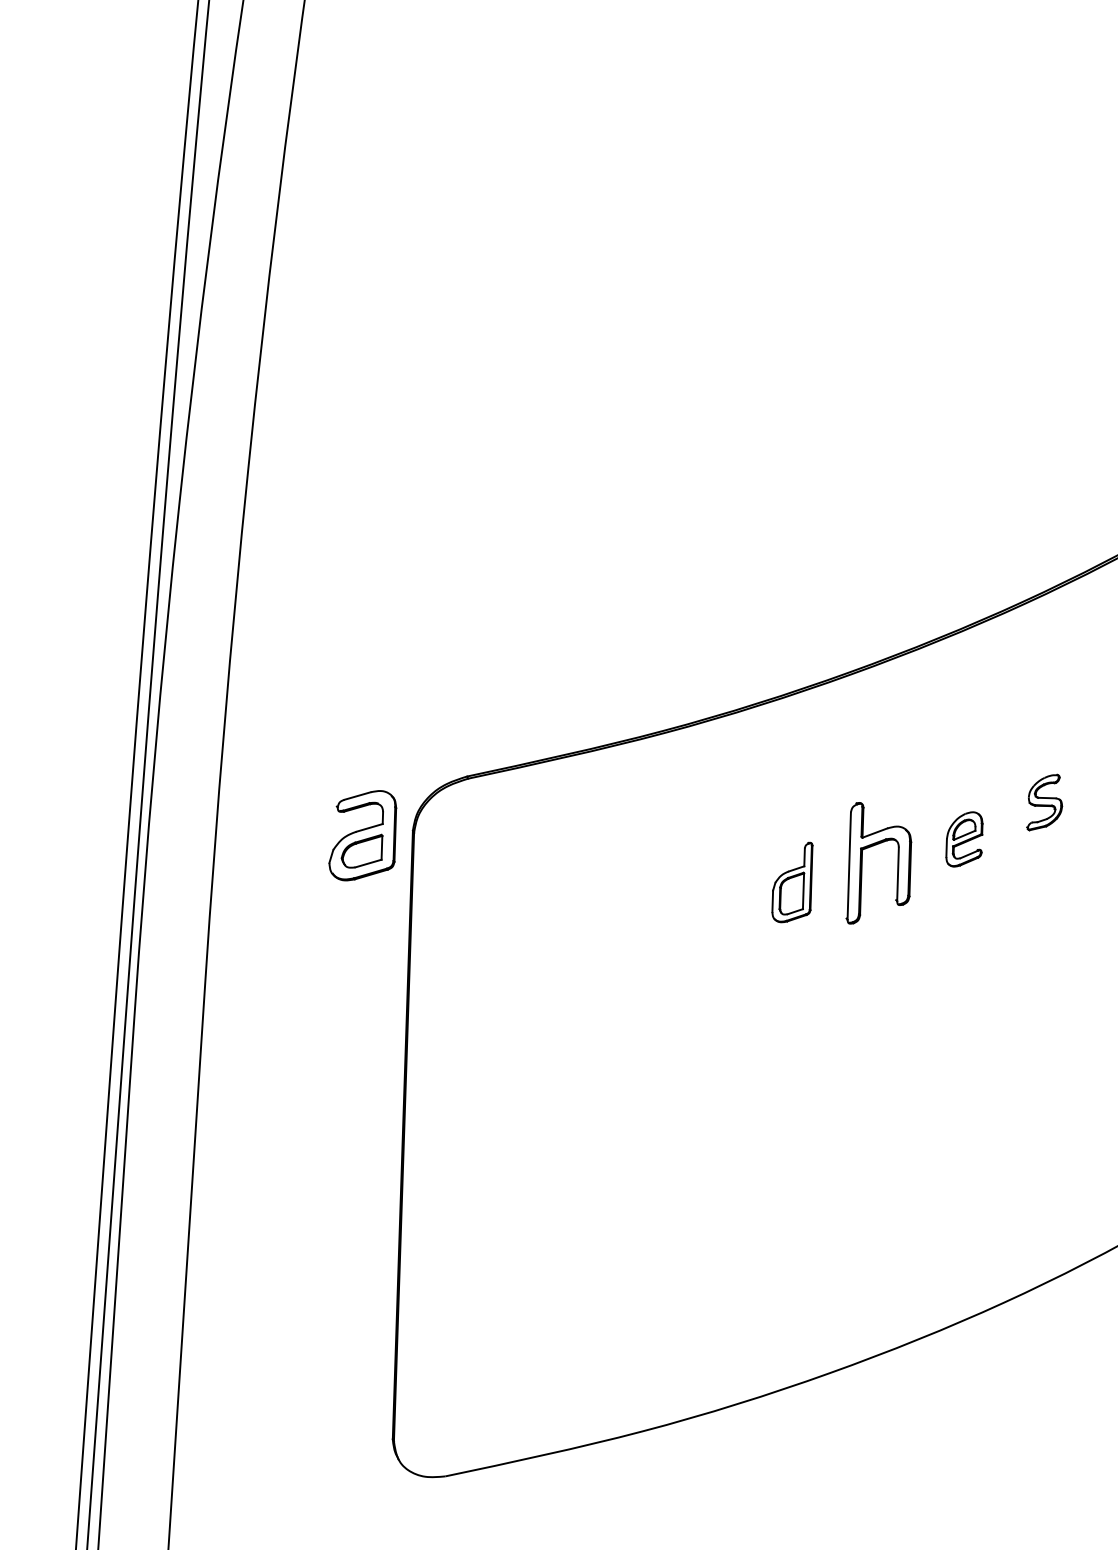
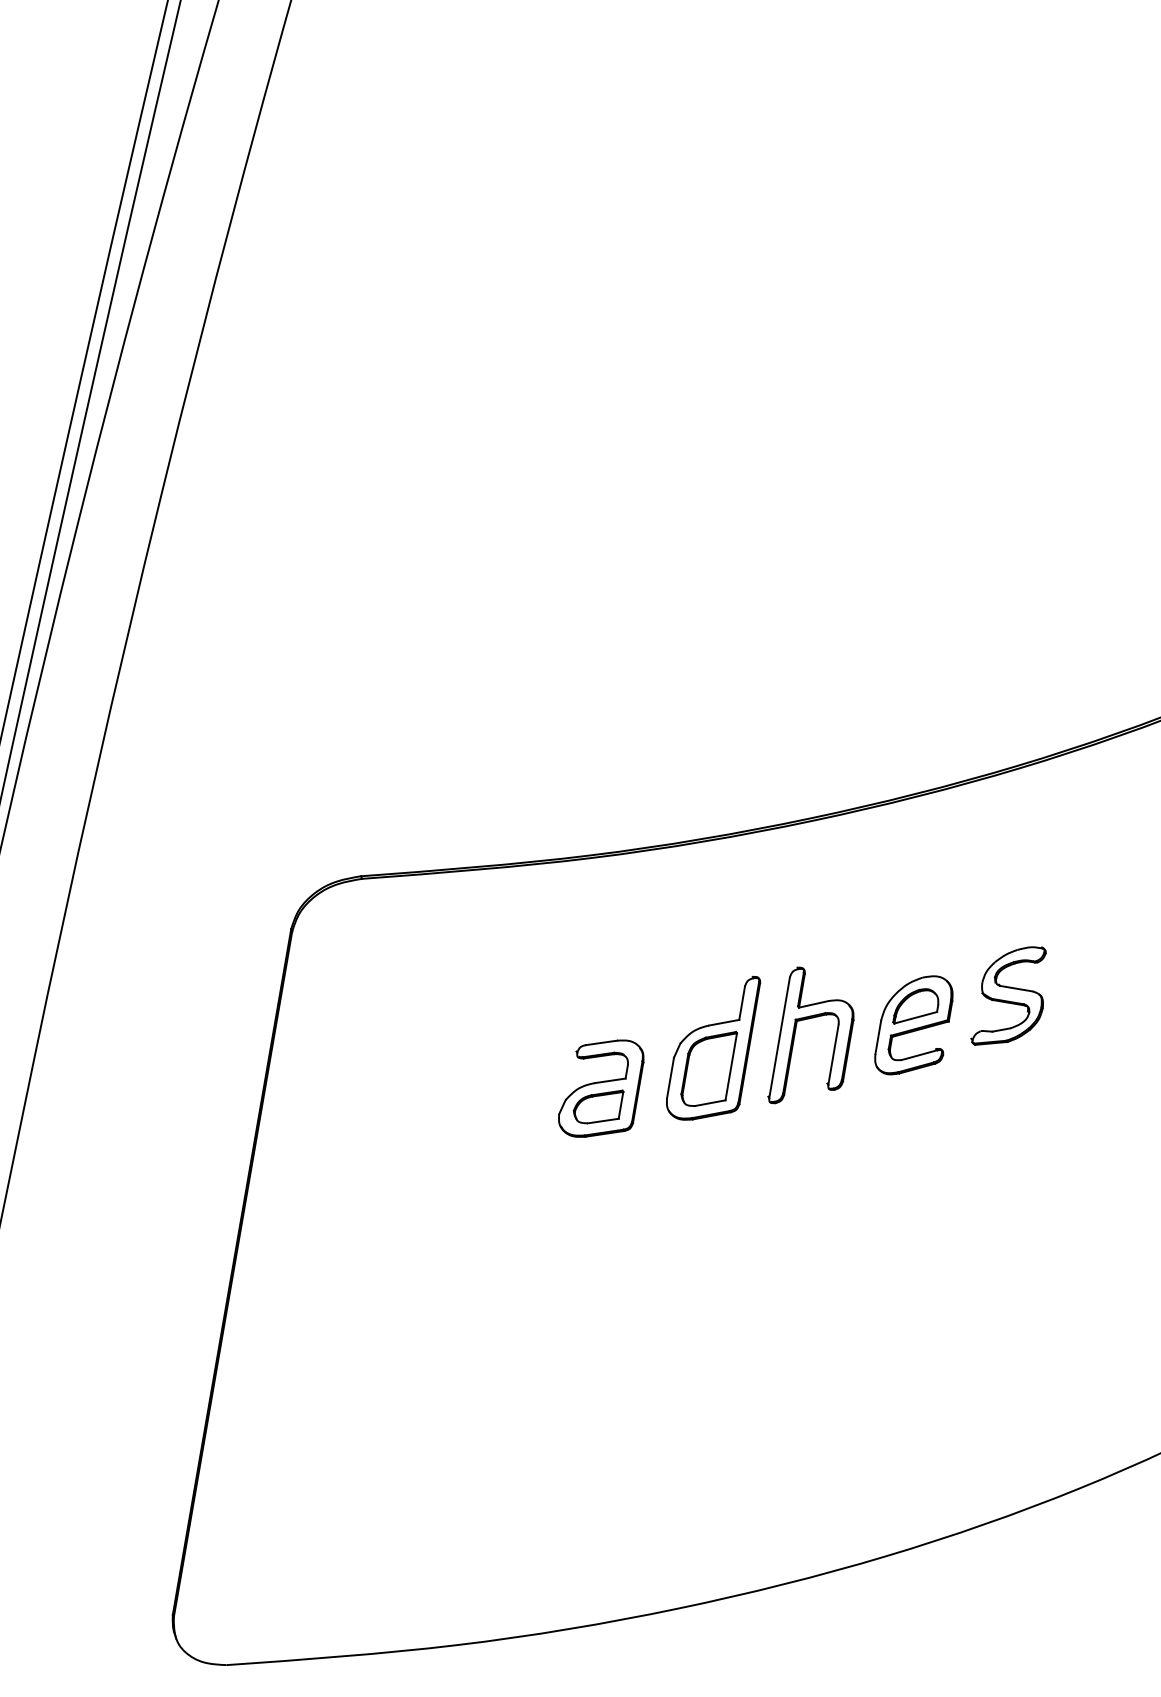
part: (1044, 802) -> (1010, 996), size x1.67
part: (362, 835) -> (600, 1088), moved
part: (964, 839) -> (914, 1025), size x1.67
part: (792, 882) -> (712, 1047), size x1.67

